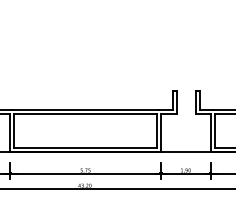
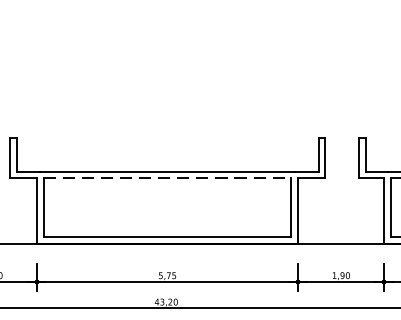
line: (86, 114) -> (169, 178), solid -> dashed

